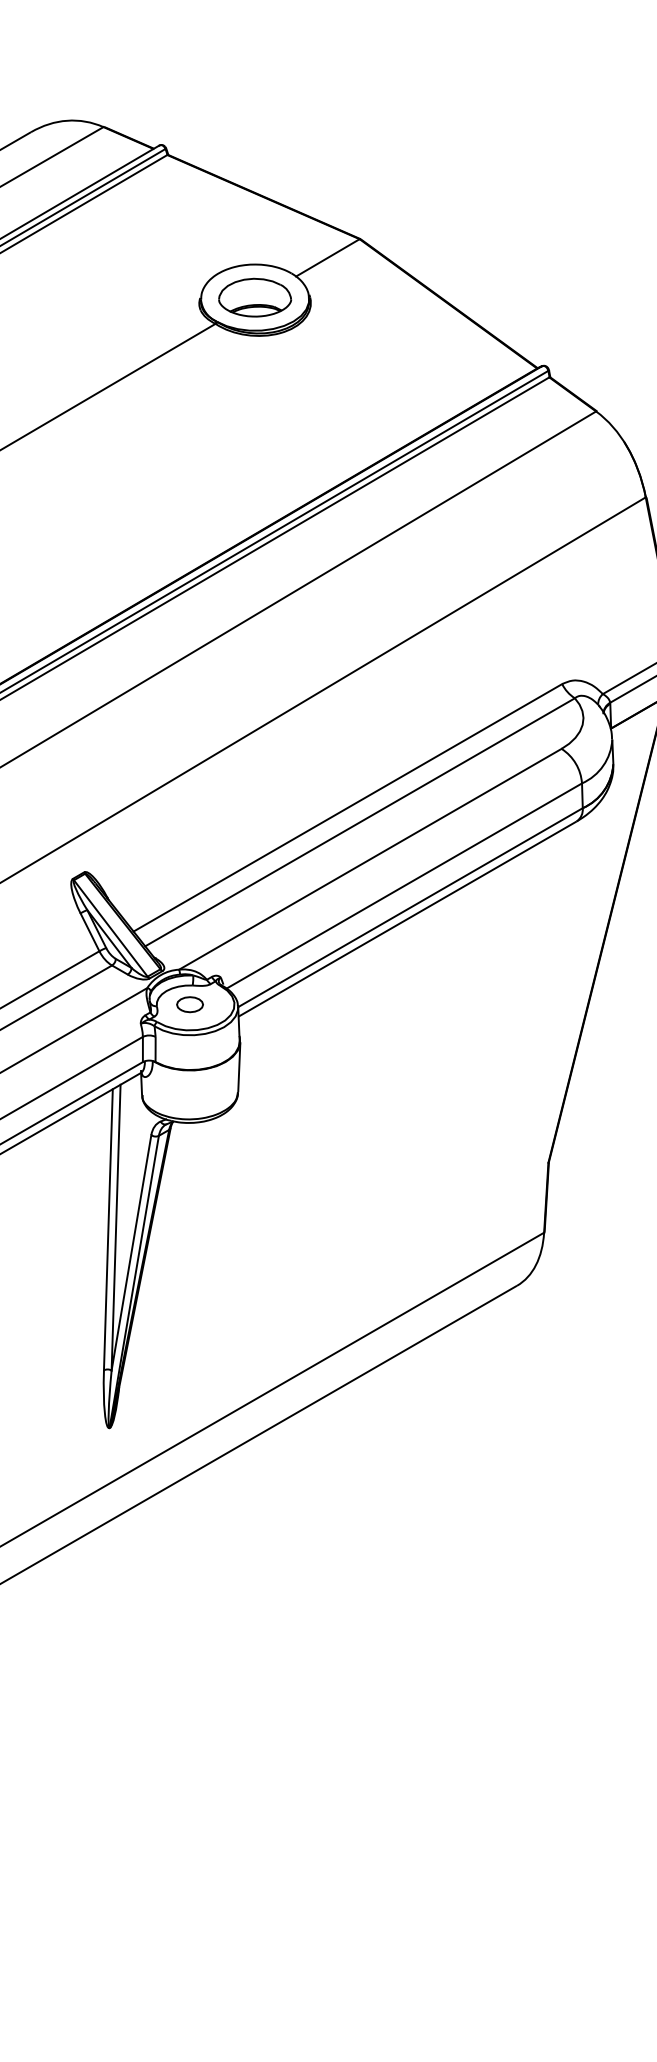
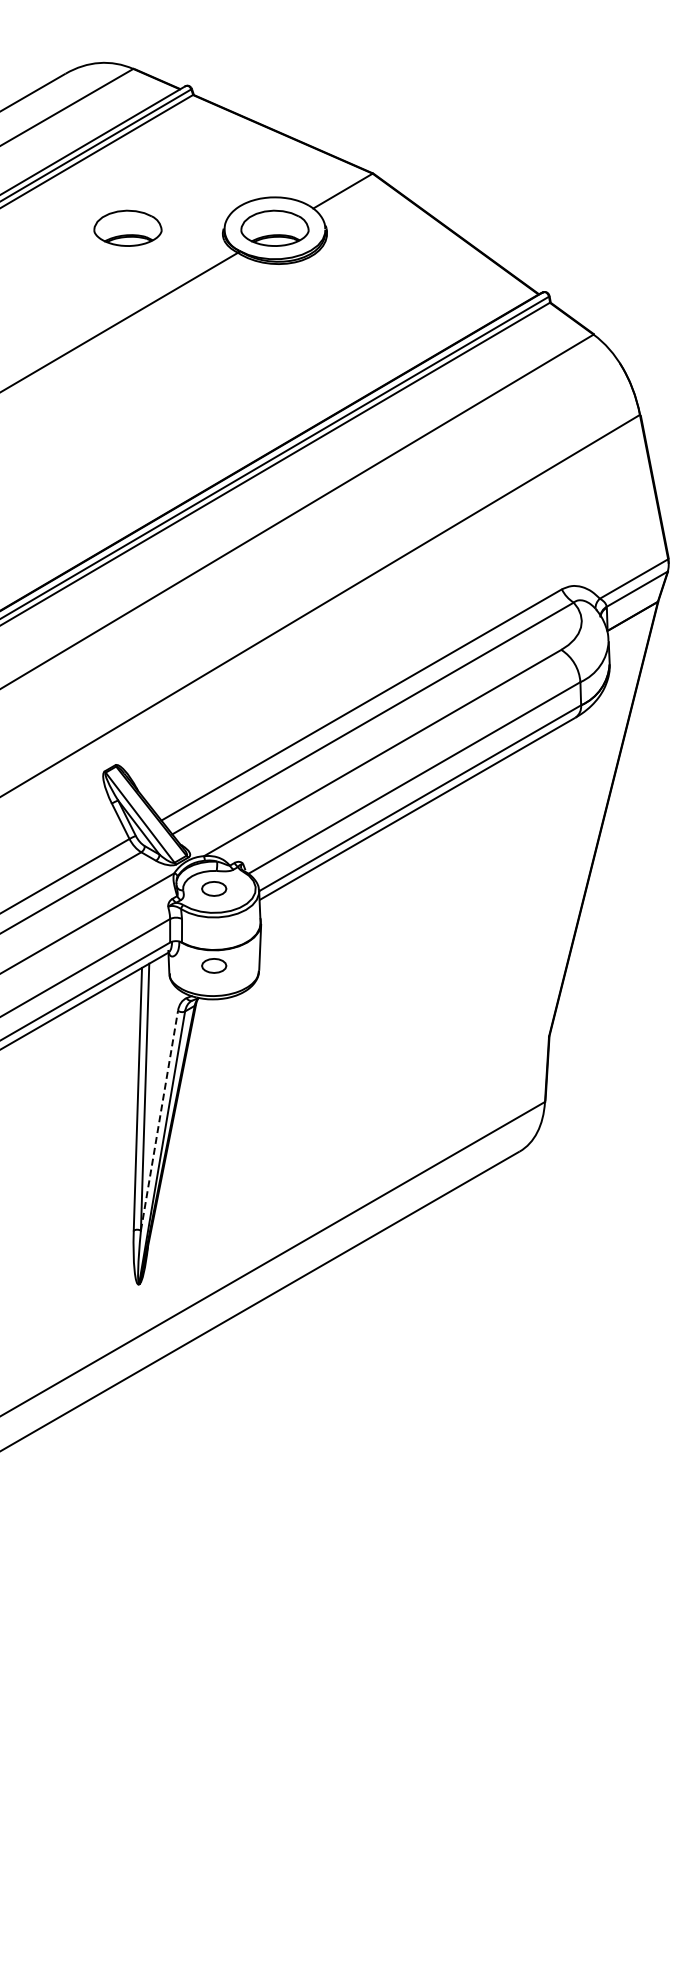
part: (97, 296) -> (127, 227), added
part: (190, 1086) -> (214, 965), added
line: (131, 1252) -> (159, 1120), solid -> dashed

